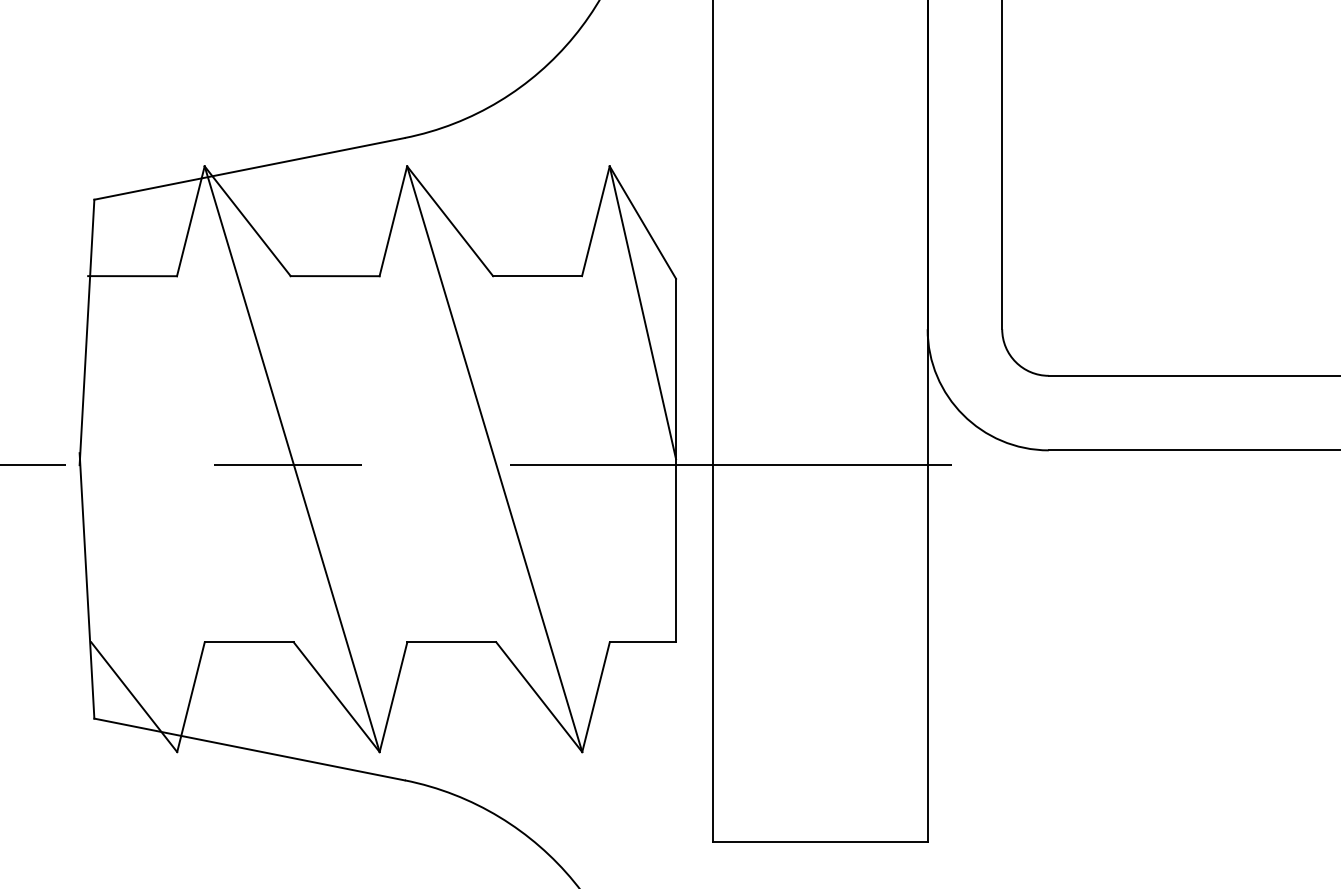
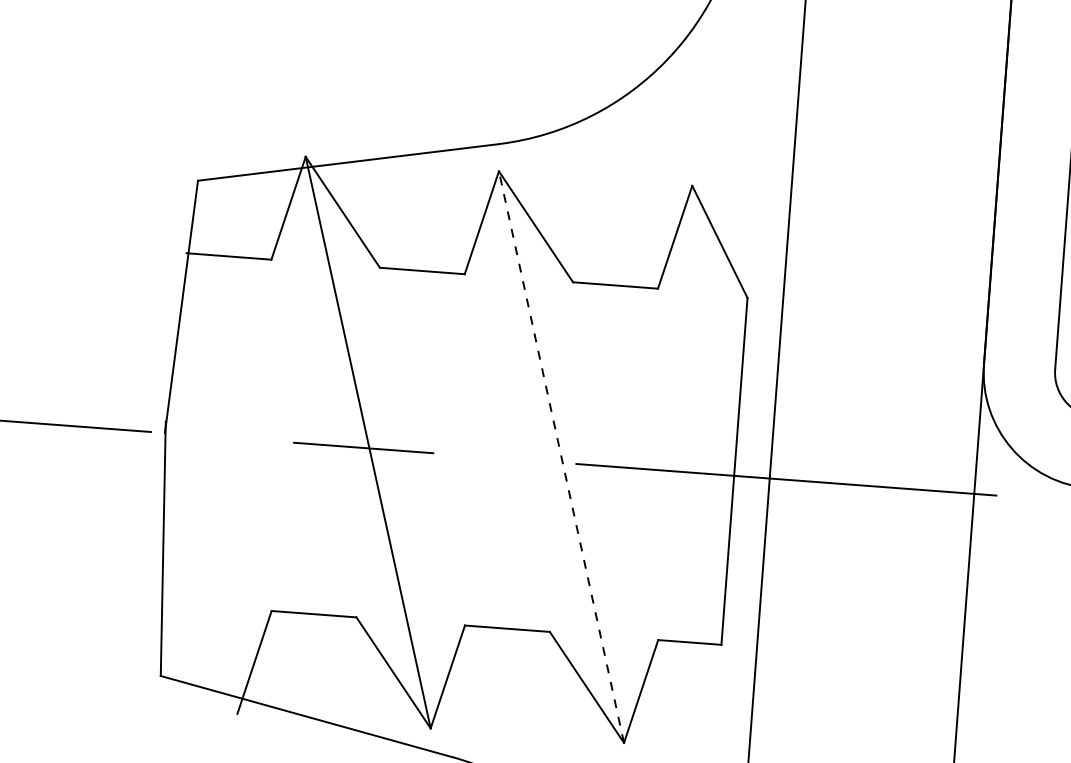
line: (642, 312) -> (713, 327), removed
line: (494, 459) -> (561, 457), solid -> dashed
line: (134, 697) -> (200, 658), removed

